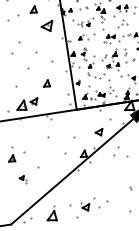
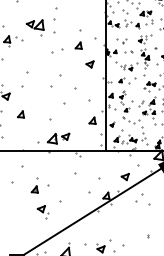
part: (46, 26) -> (89, 64), size x0.62
part: (46, 83) -> (92, 120), moved
part: (22, 180) -> (42, 212), size x1.67

